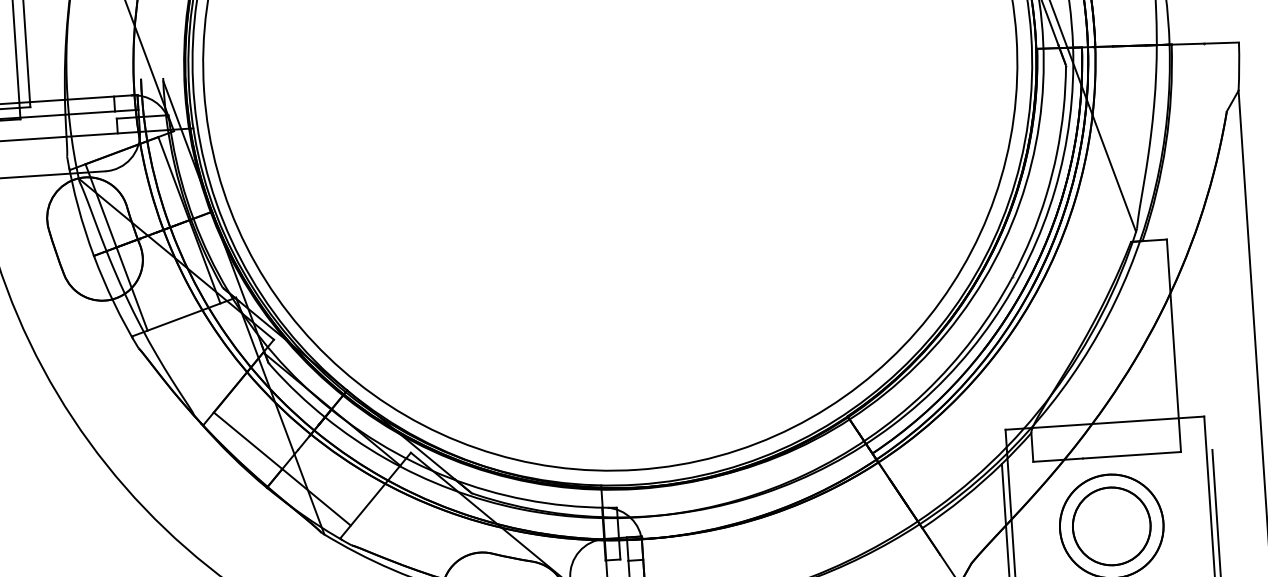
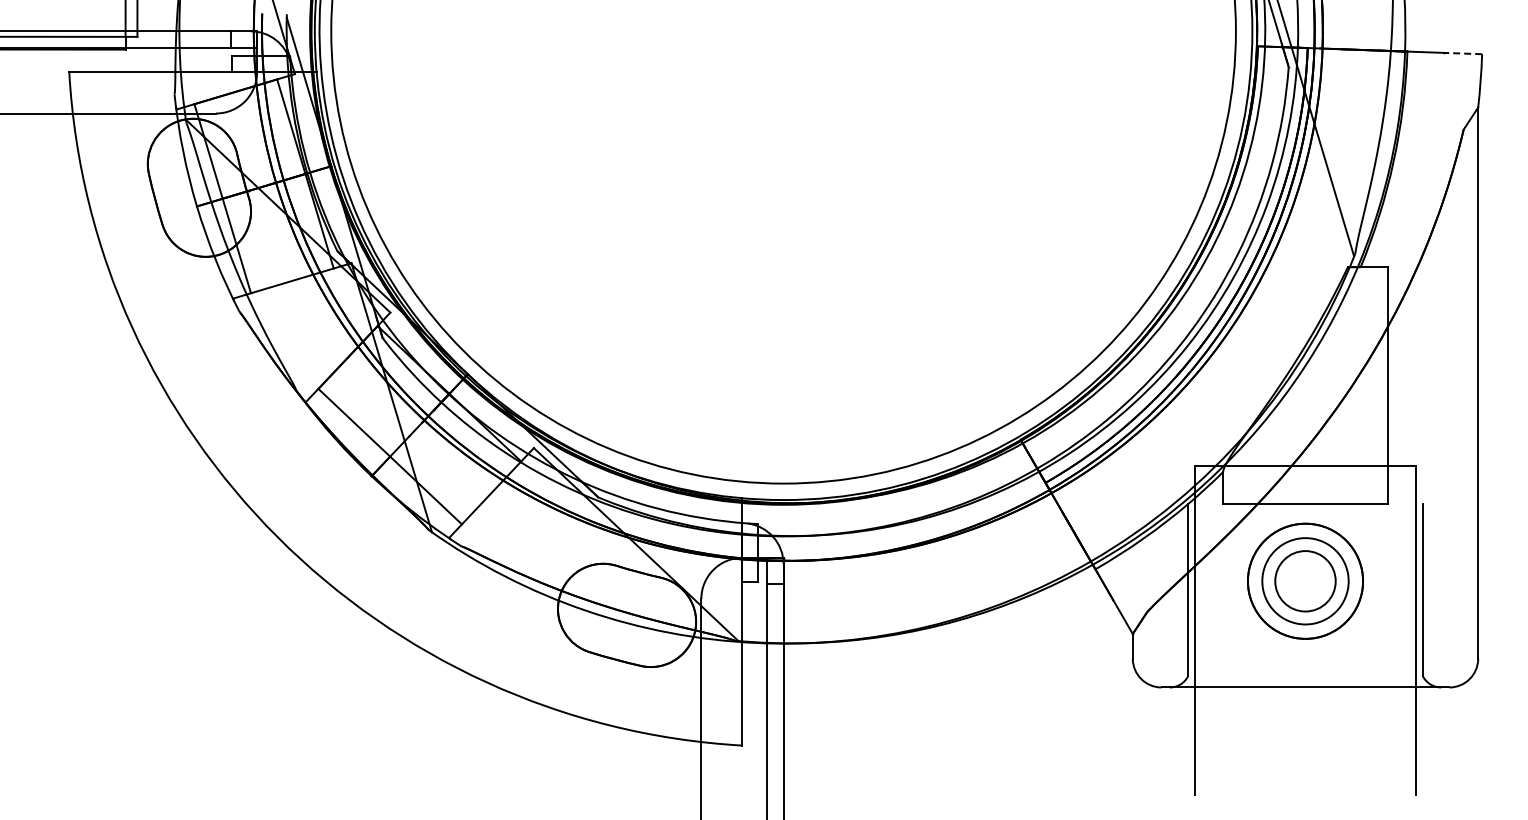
line: (1221, 43) -> (1462, 53), solid -> dashed
circle: (1111, 526) -> (1305, 581), size x0.7

